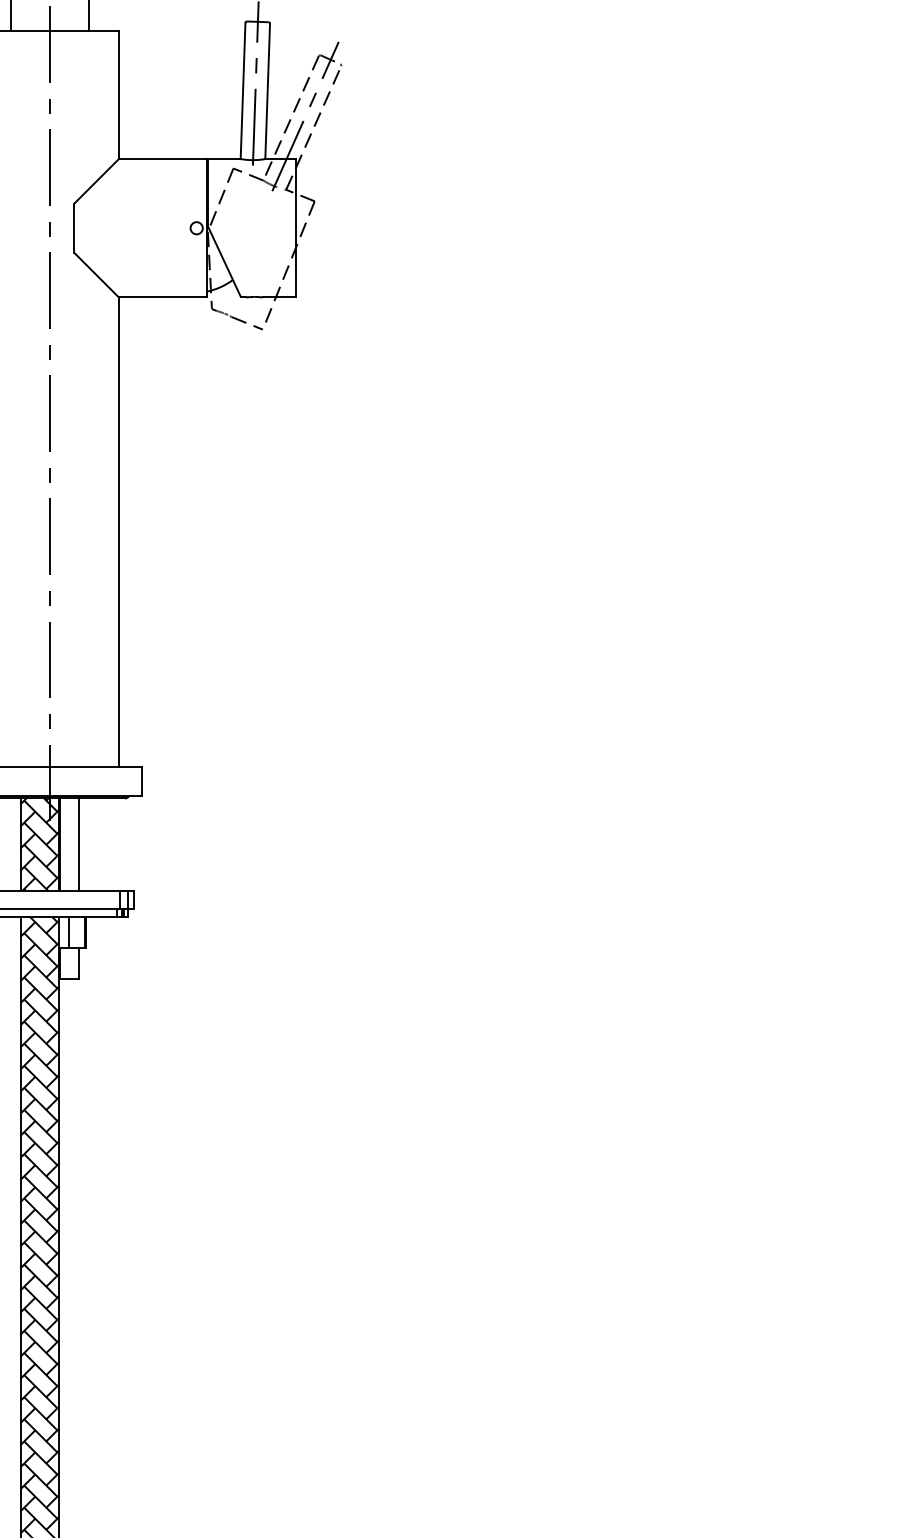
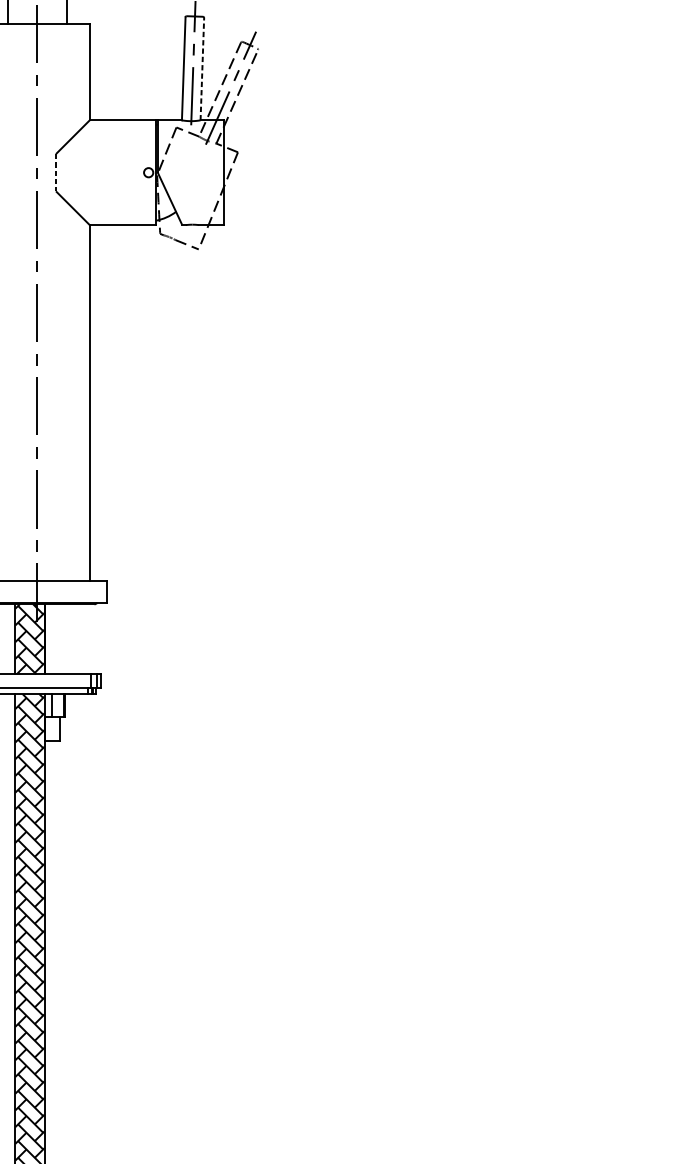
line: (267, 91) -> (202, 69), solid -> dashed
line: (74, 228) -> (56, 172), solid -> dashed
line: (79, 844) -> (59, 639), removed

